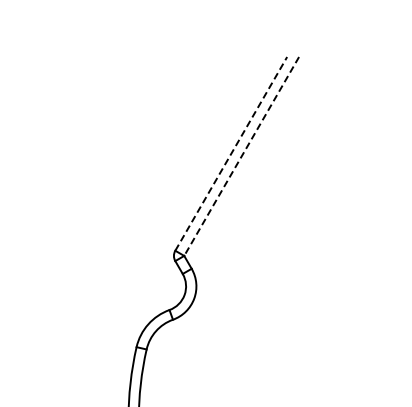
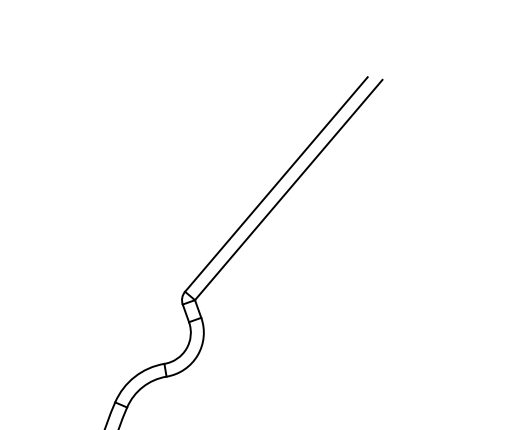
line: (231, 153) -> (276, 184), dashed -> solid
line: (241, 156) -> (288, 190), dashed -> solid

